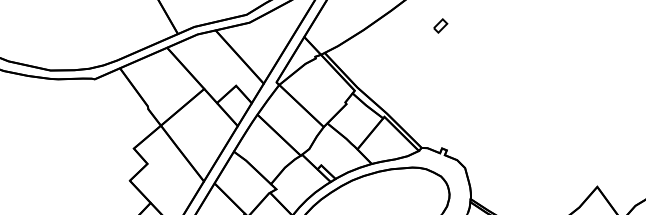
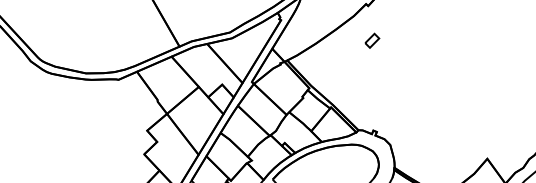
part: (440, 25) -> (372, 40), size x1.43

